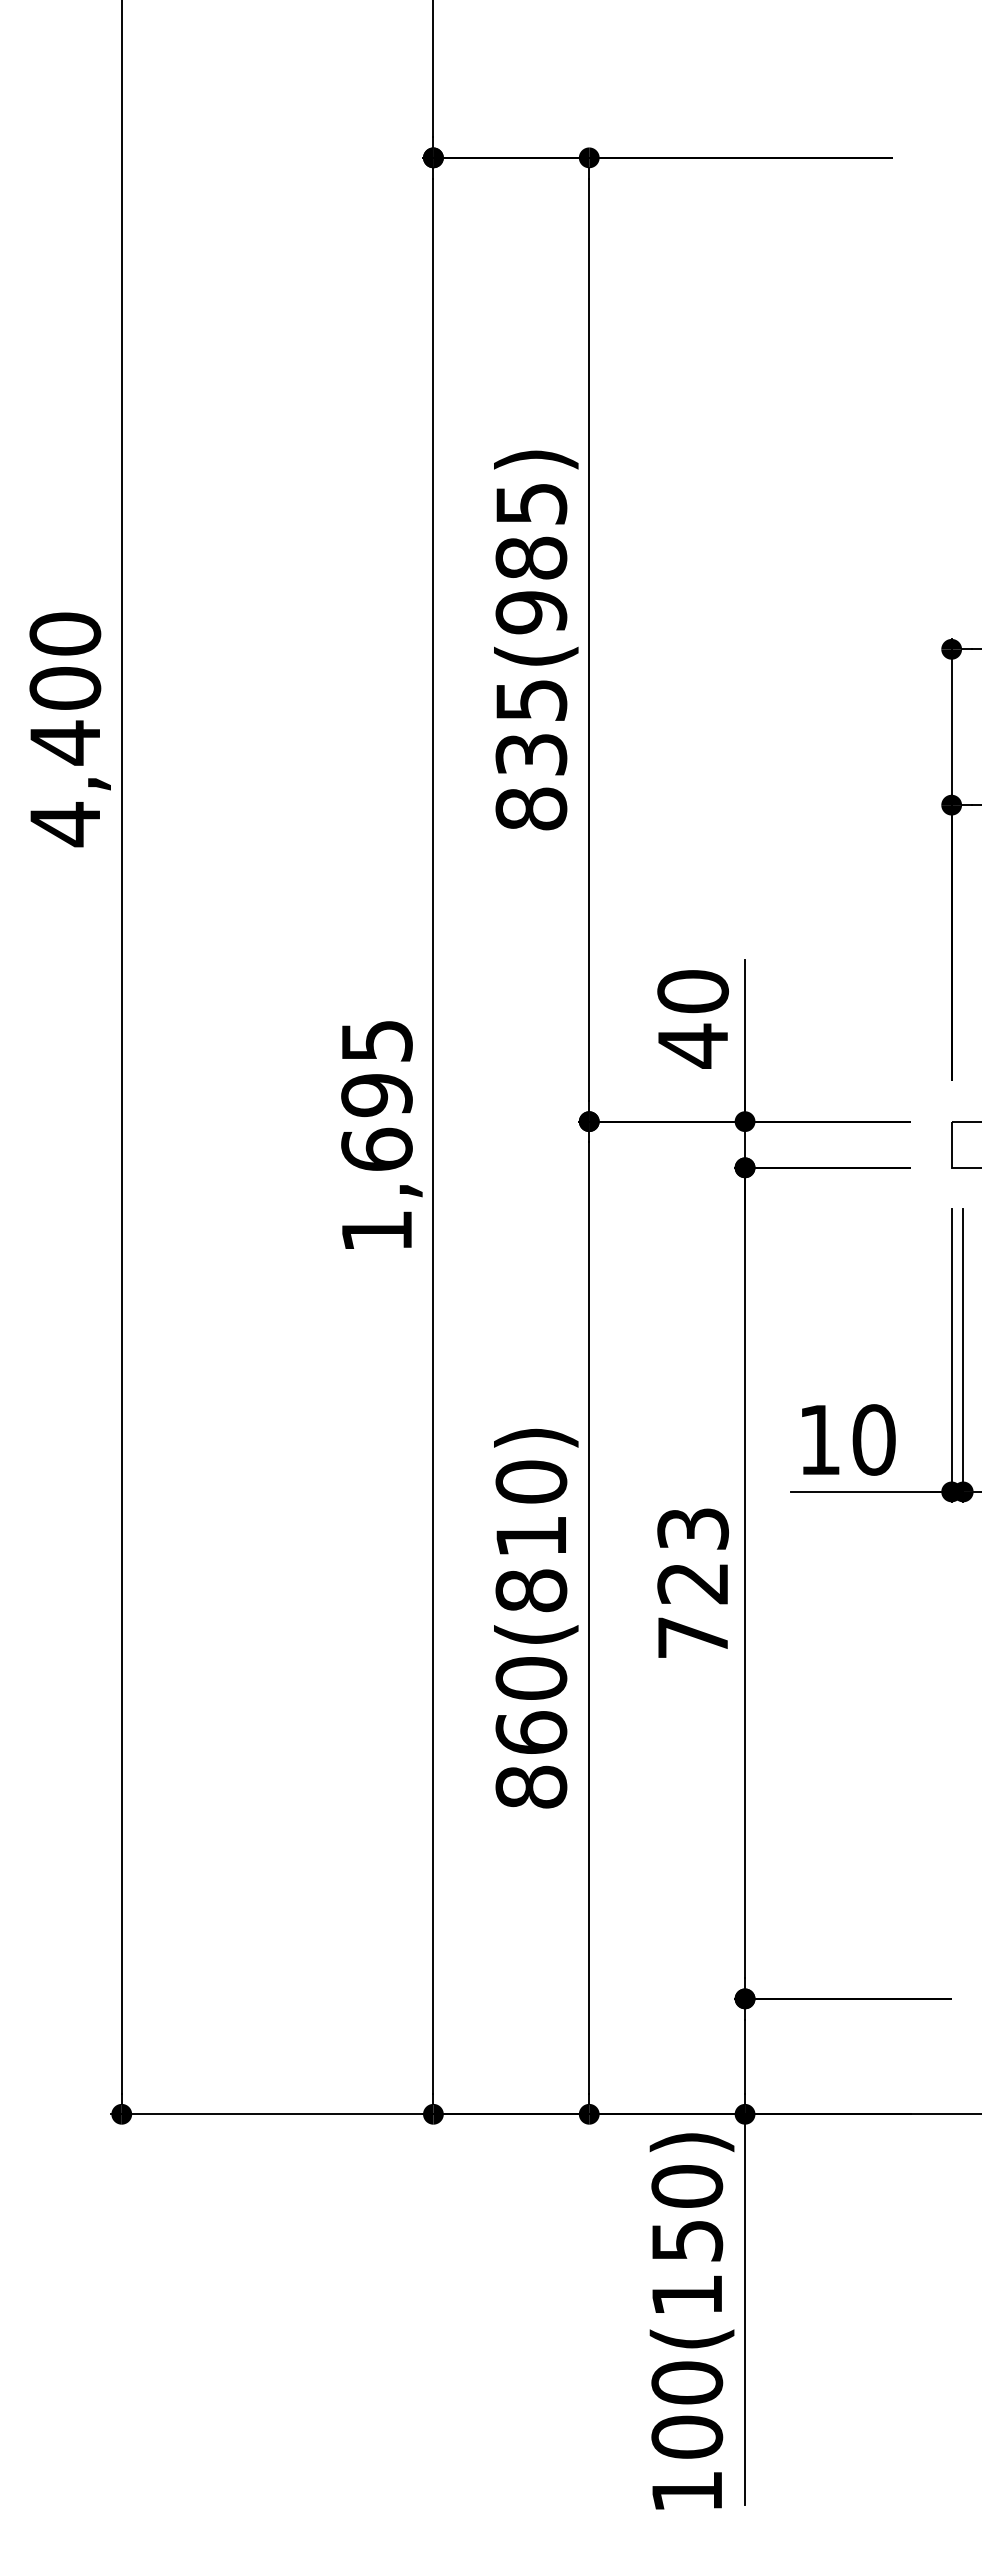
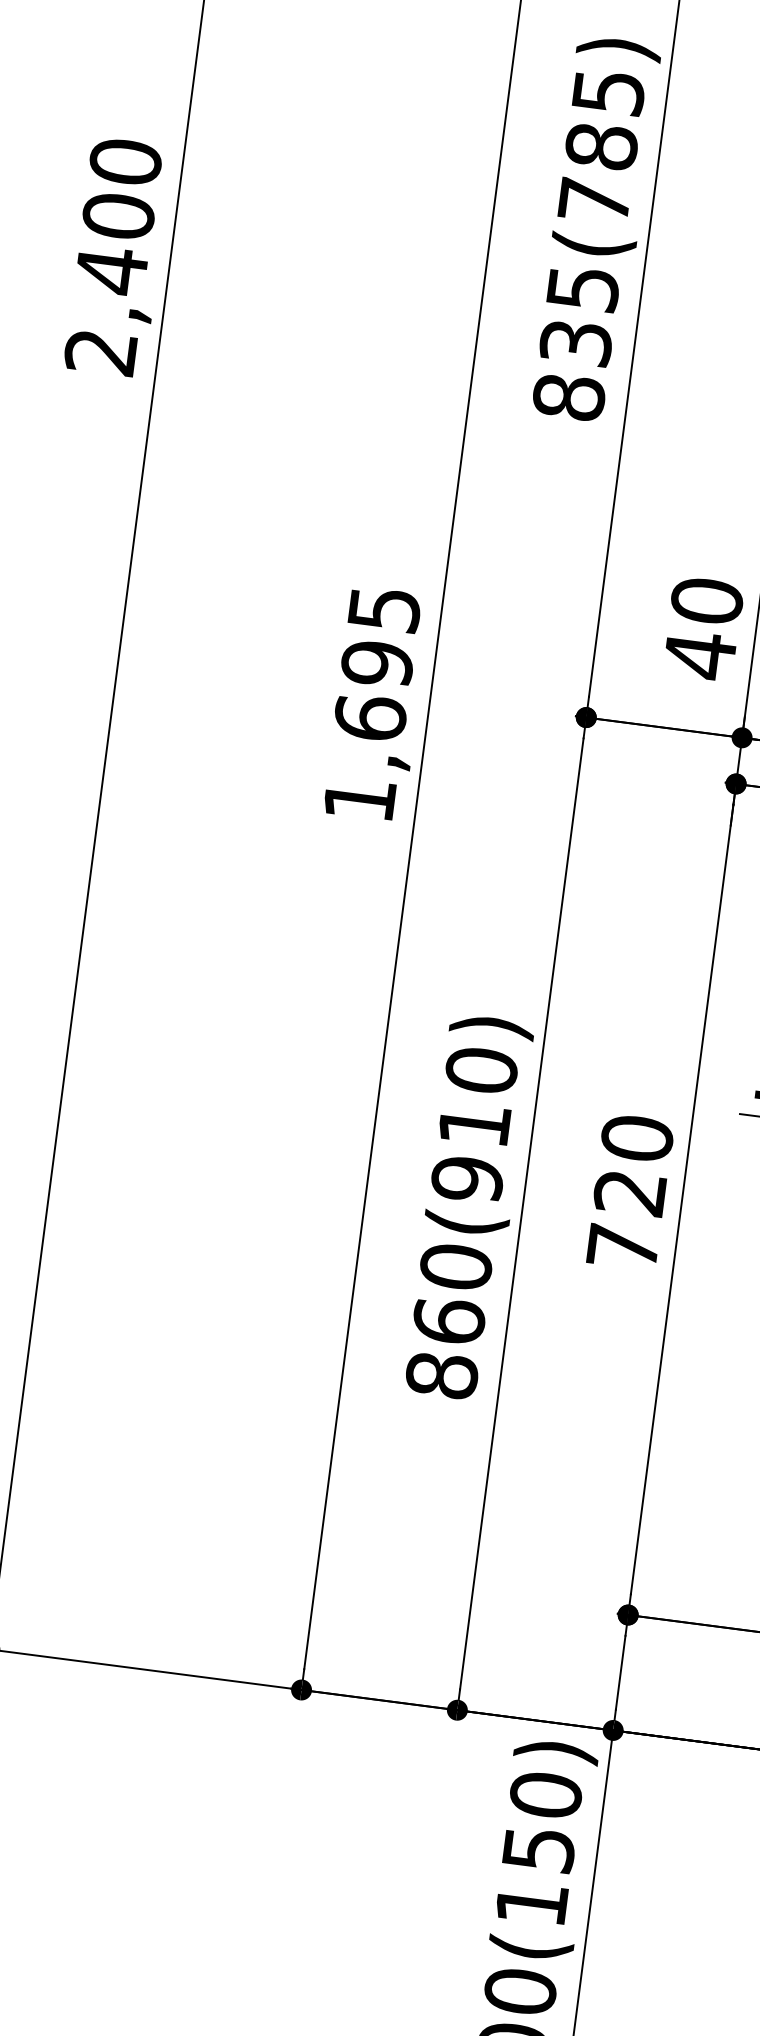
text: (531, 612) -> (594, 200), 835(985) -> 835(785)
text: (64, 824) -> (100, 352), 4,400 -> 2,400
text: (692, 1528) -> (636, 1137), 723 -> 720
text: (531, 1590) -> (467, 1178), 860(810) -> 860(910)

